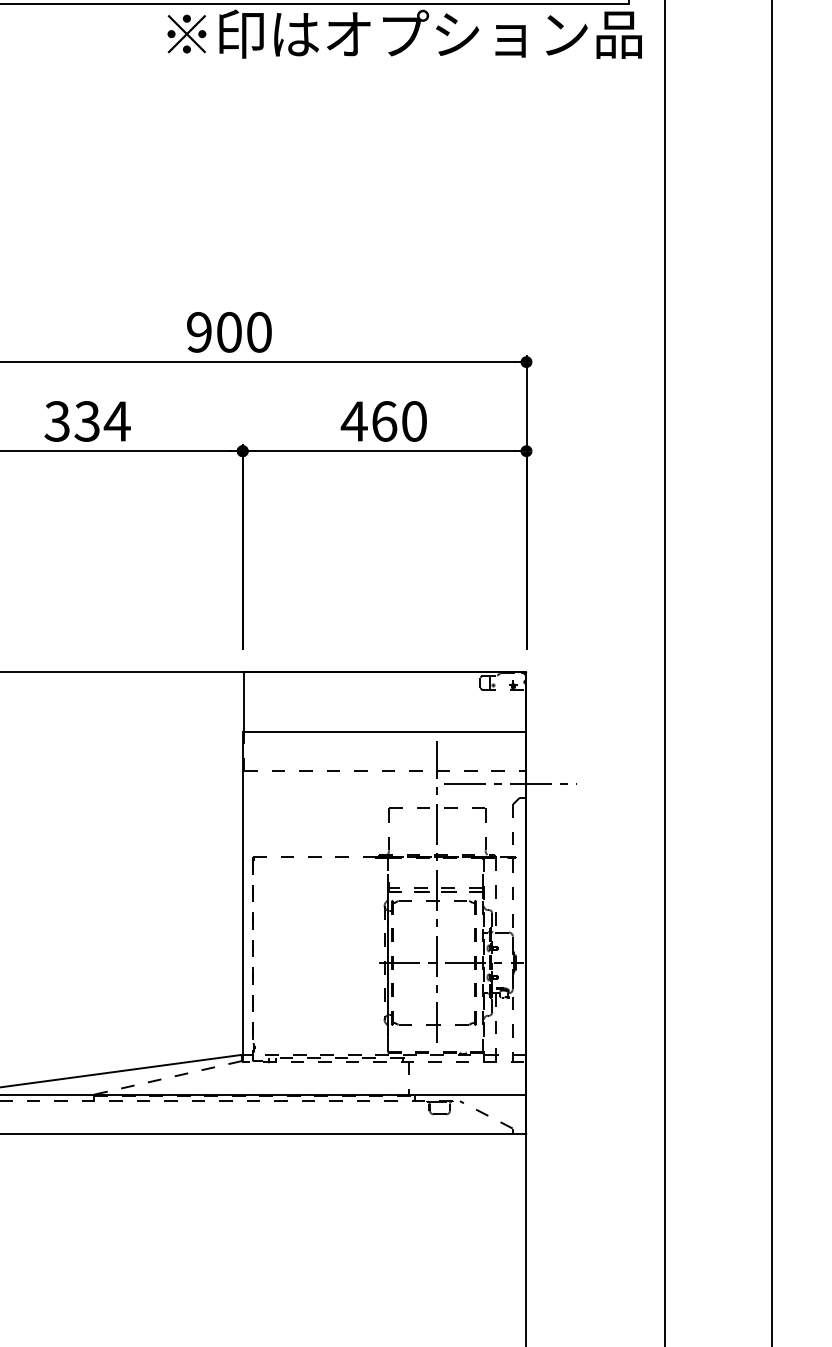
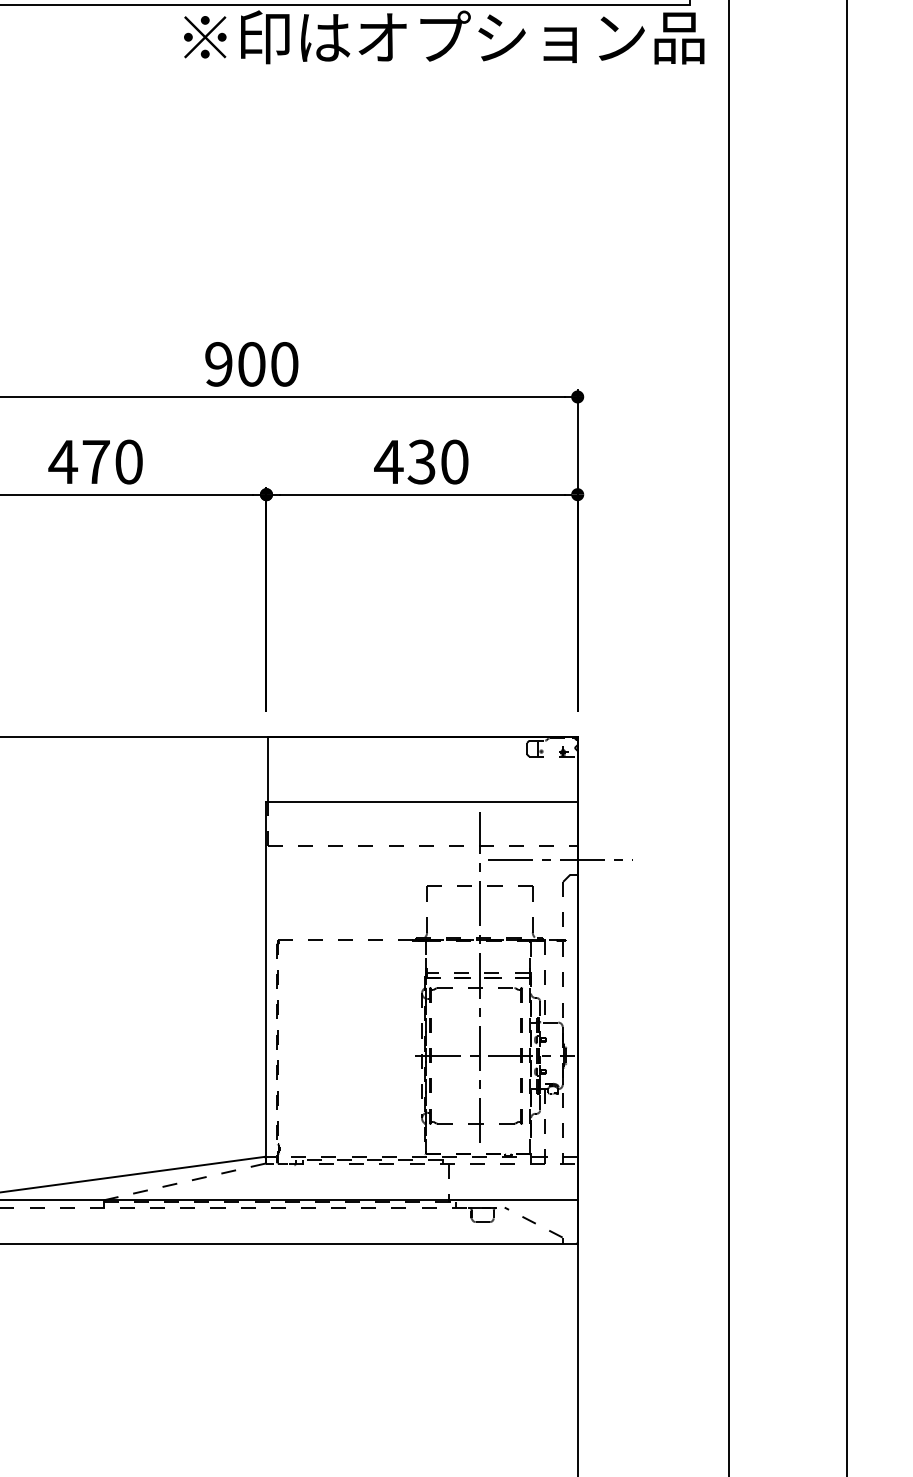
text: (86, 420) -> (95, 461), 334 -> 470
text: (384, 420) -> (421, 461), 460 -> 430

